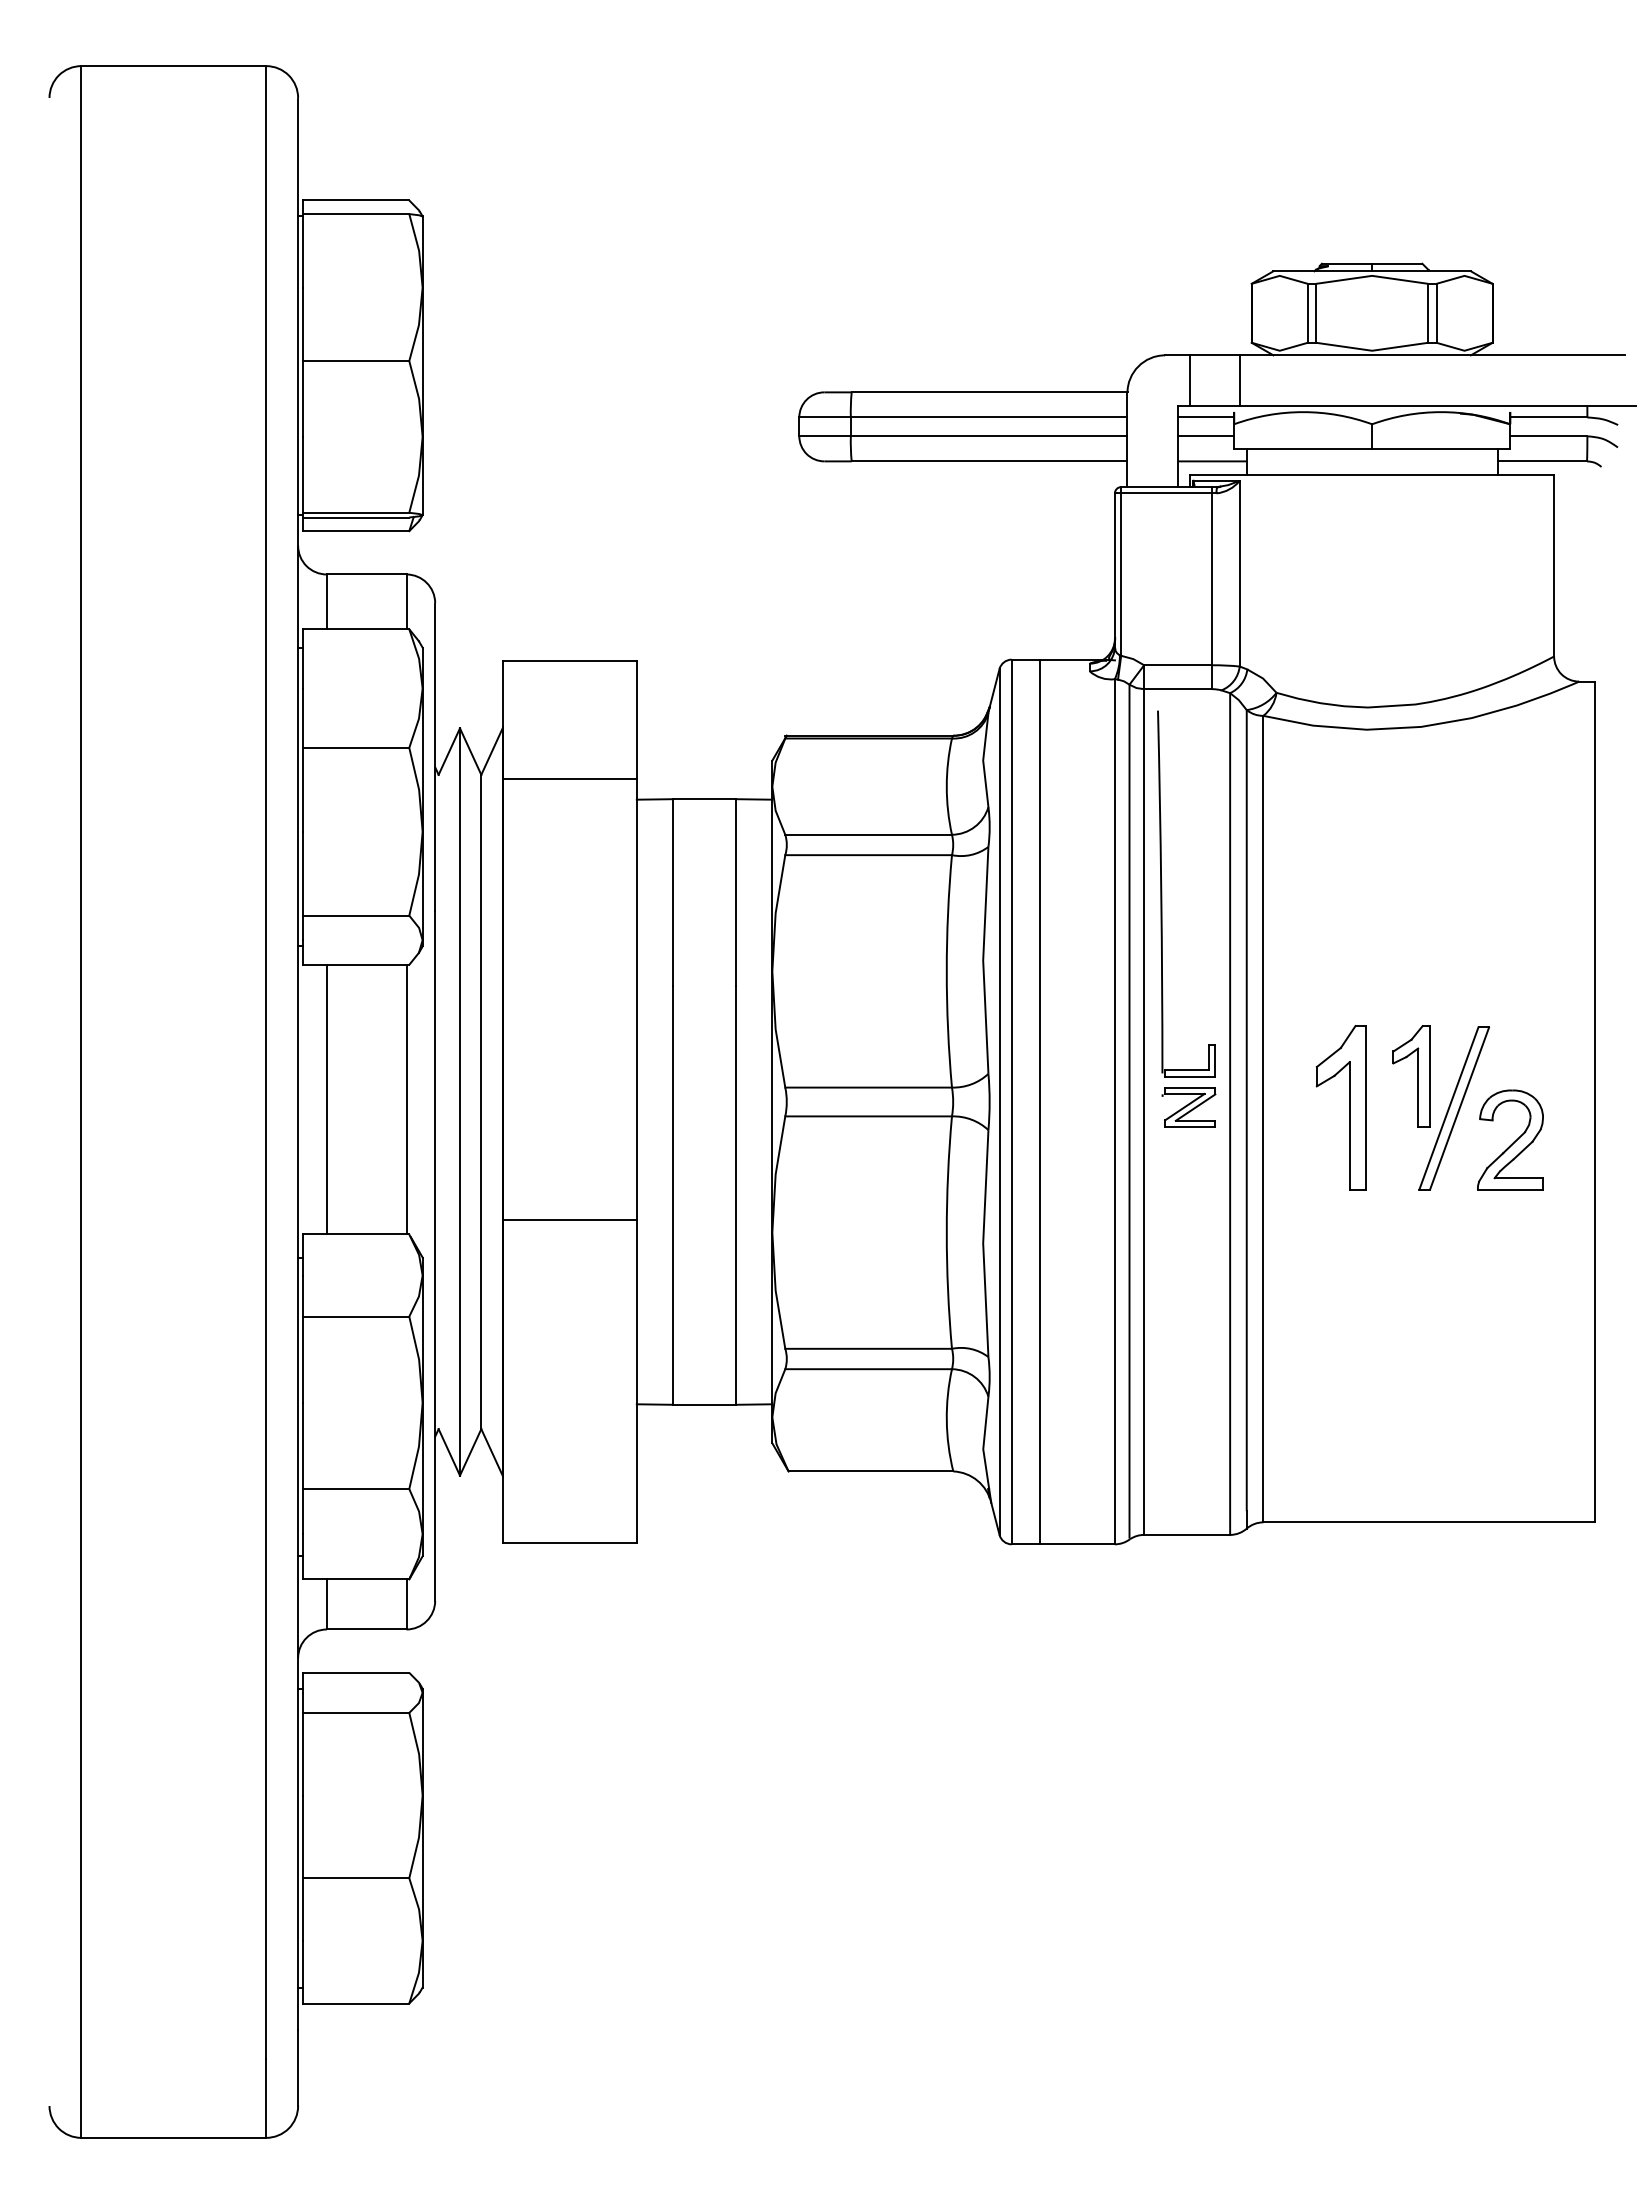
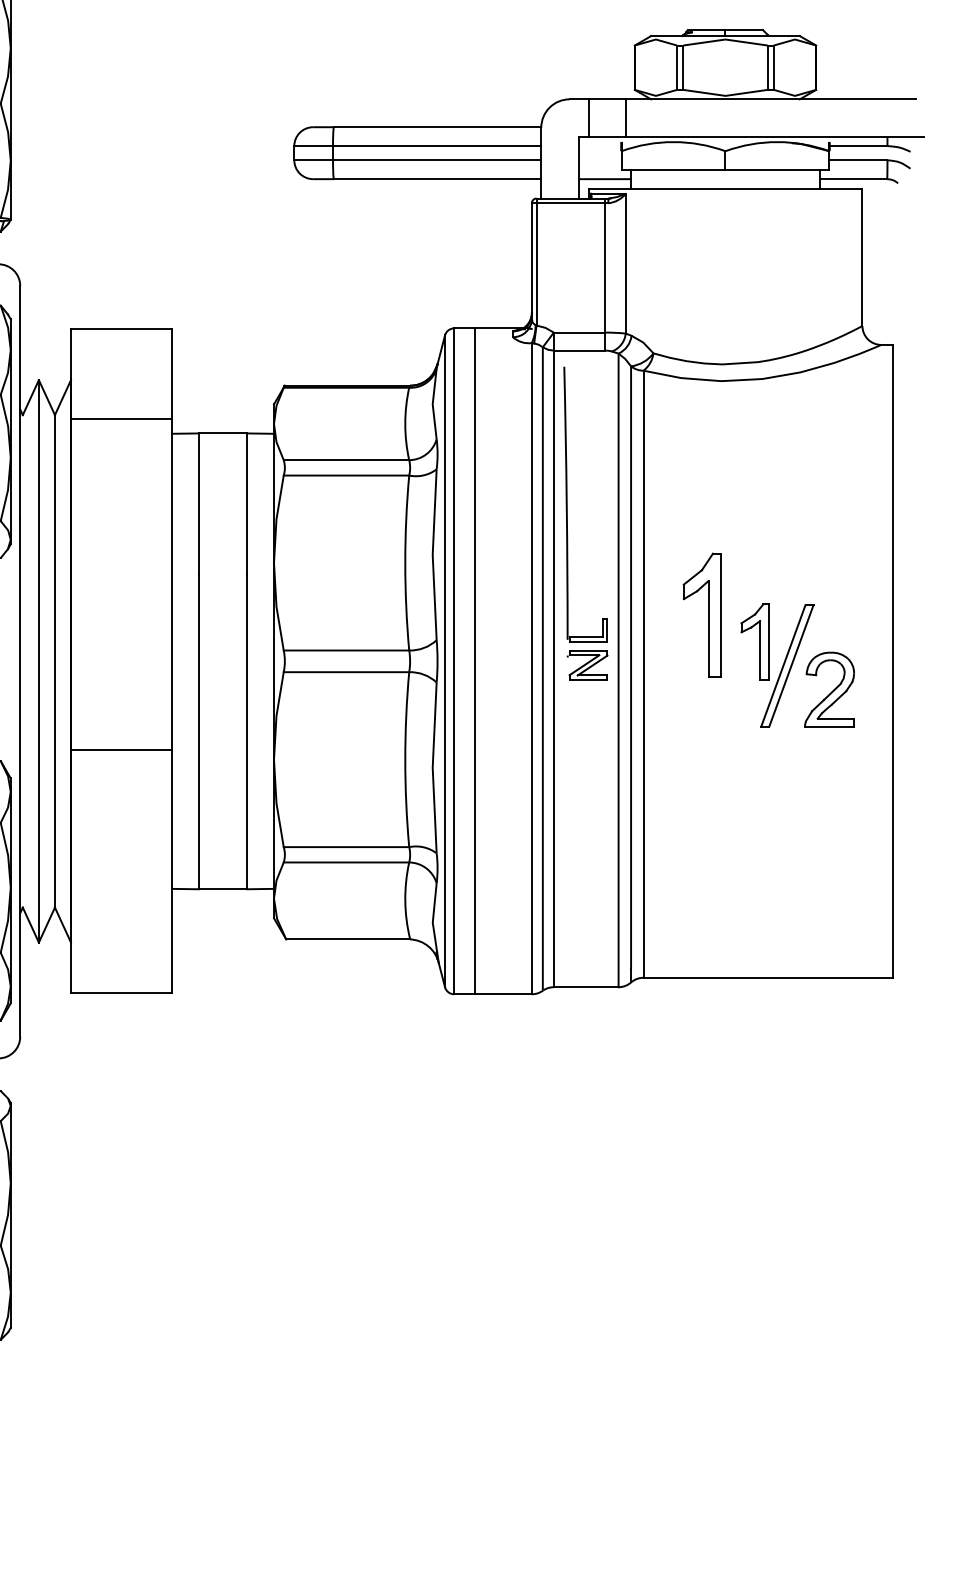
line: (1205, 417) -> (600, 146), removed
line: (1205, 436) -> (600, 160), removed
part: (1349, 1107) -> (708, 615), moved

